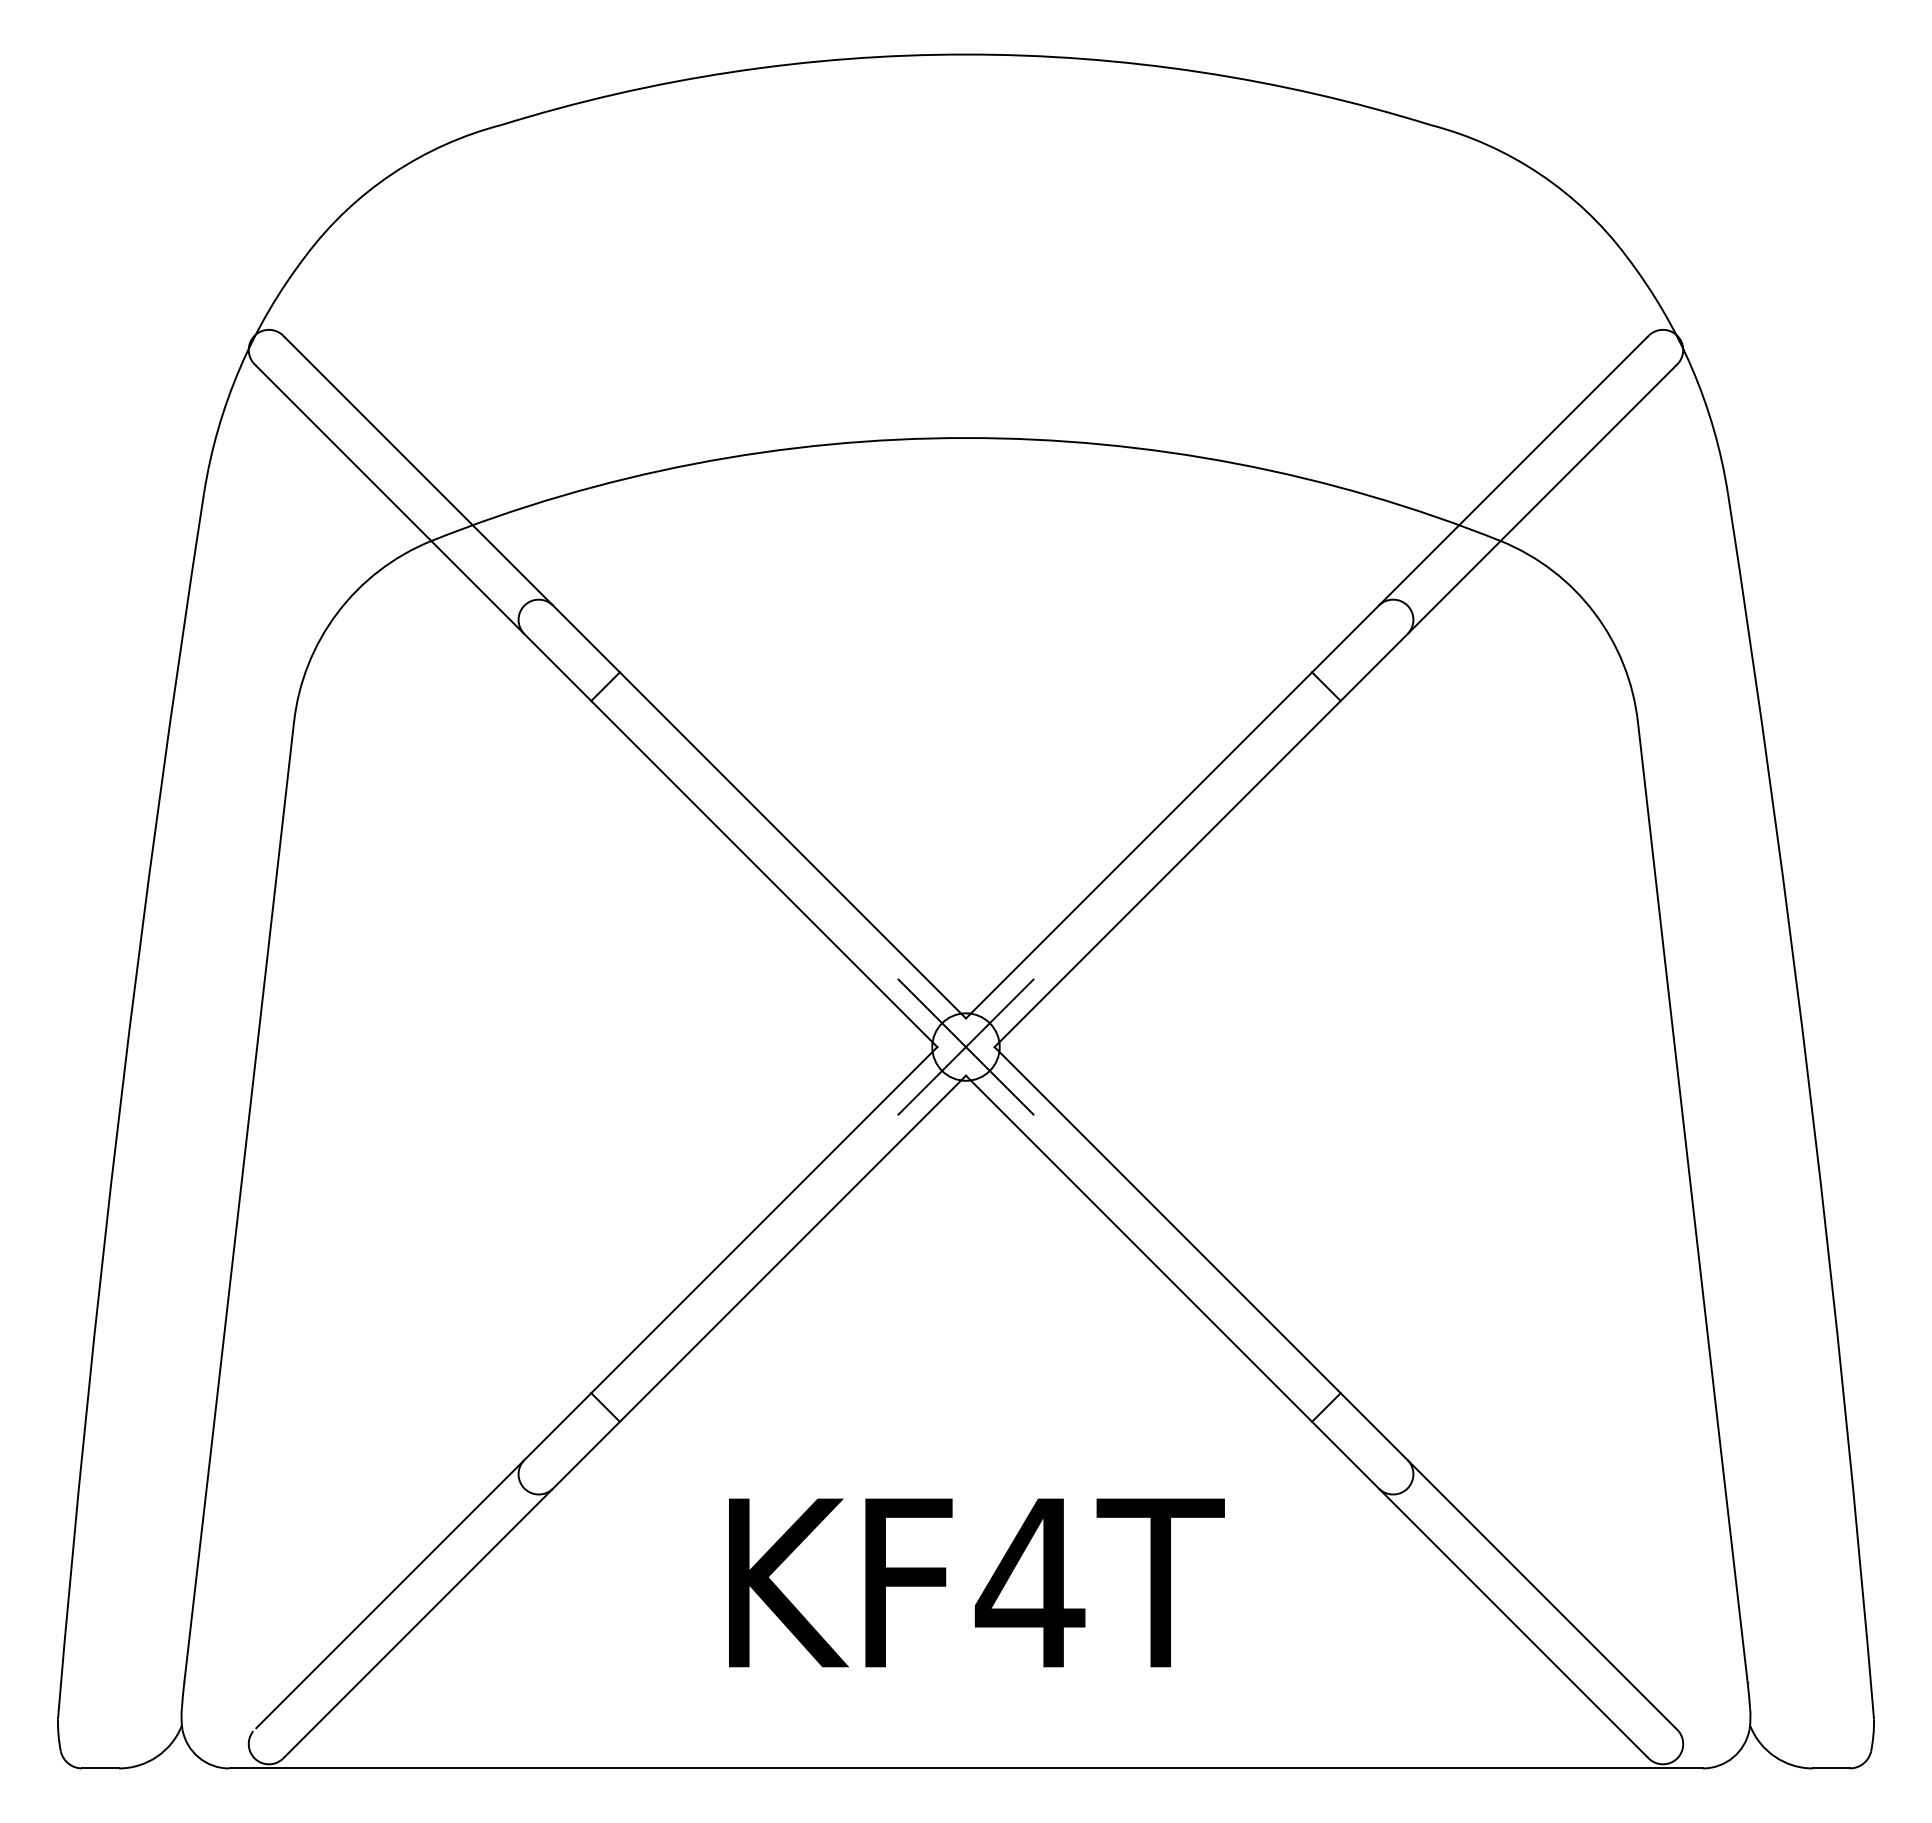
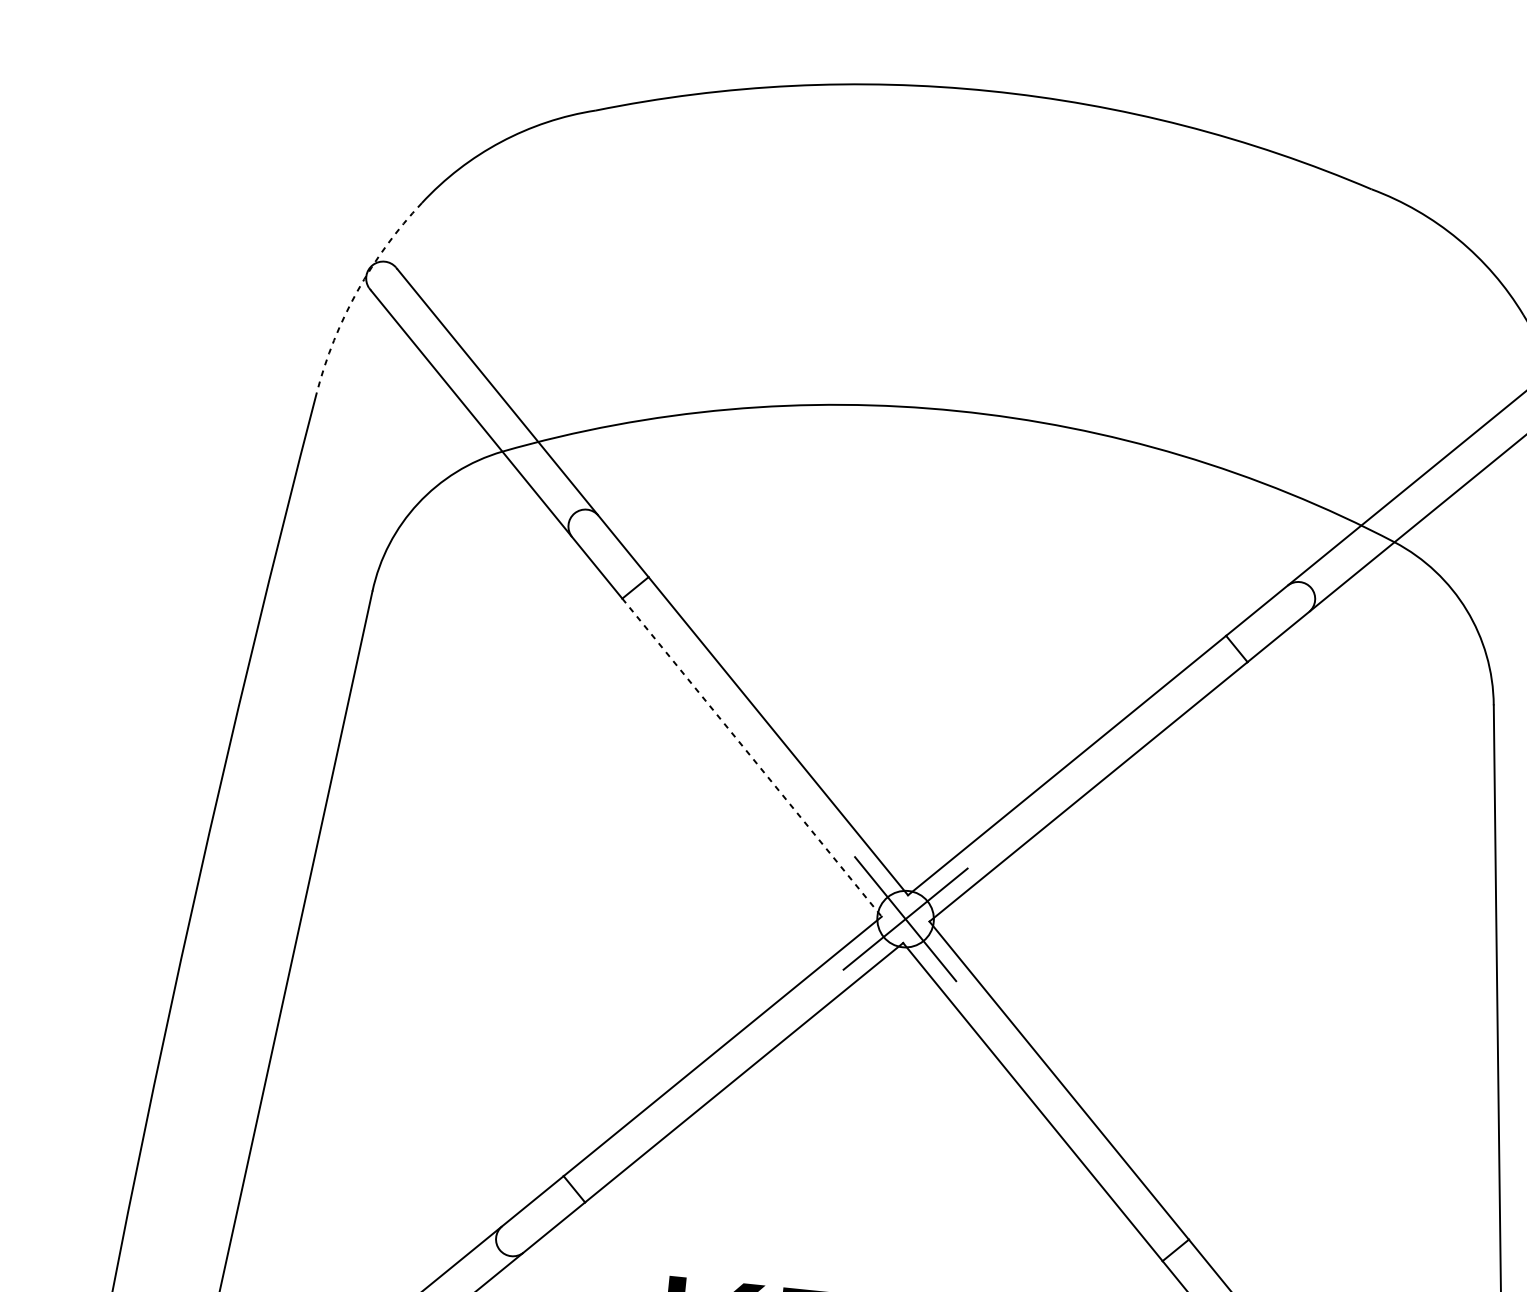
arc: (240, 368) -> (357, 291), solid -> dashed
line: (764, 874) -> (752, 758), solid -> dashed

